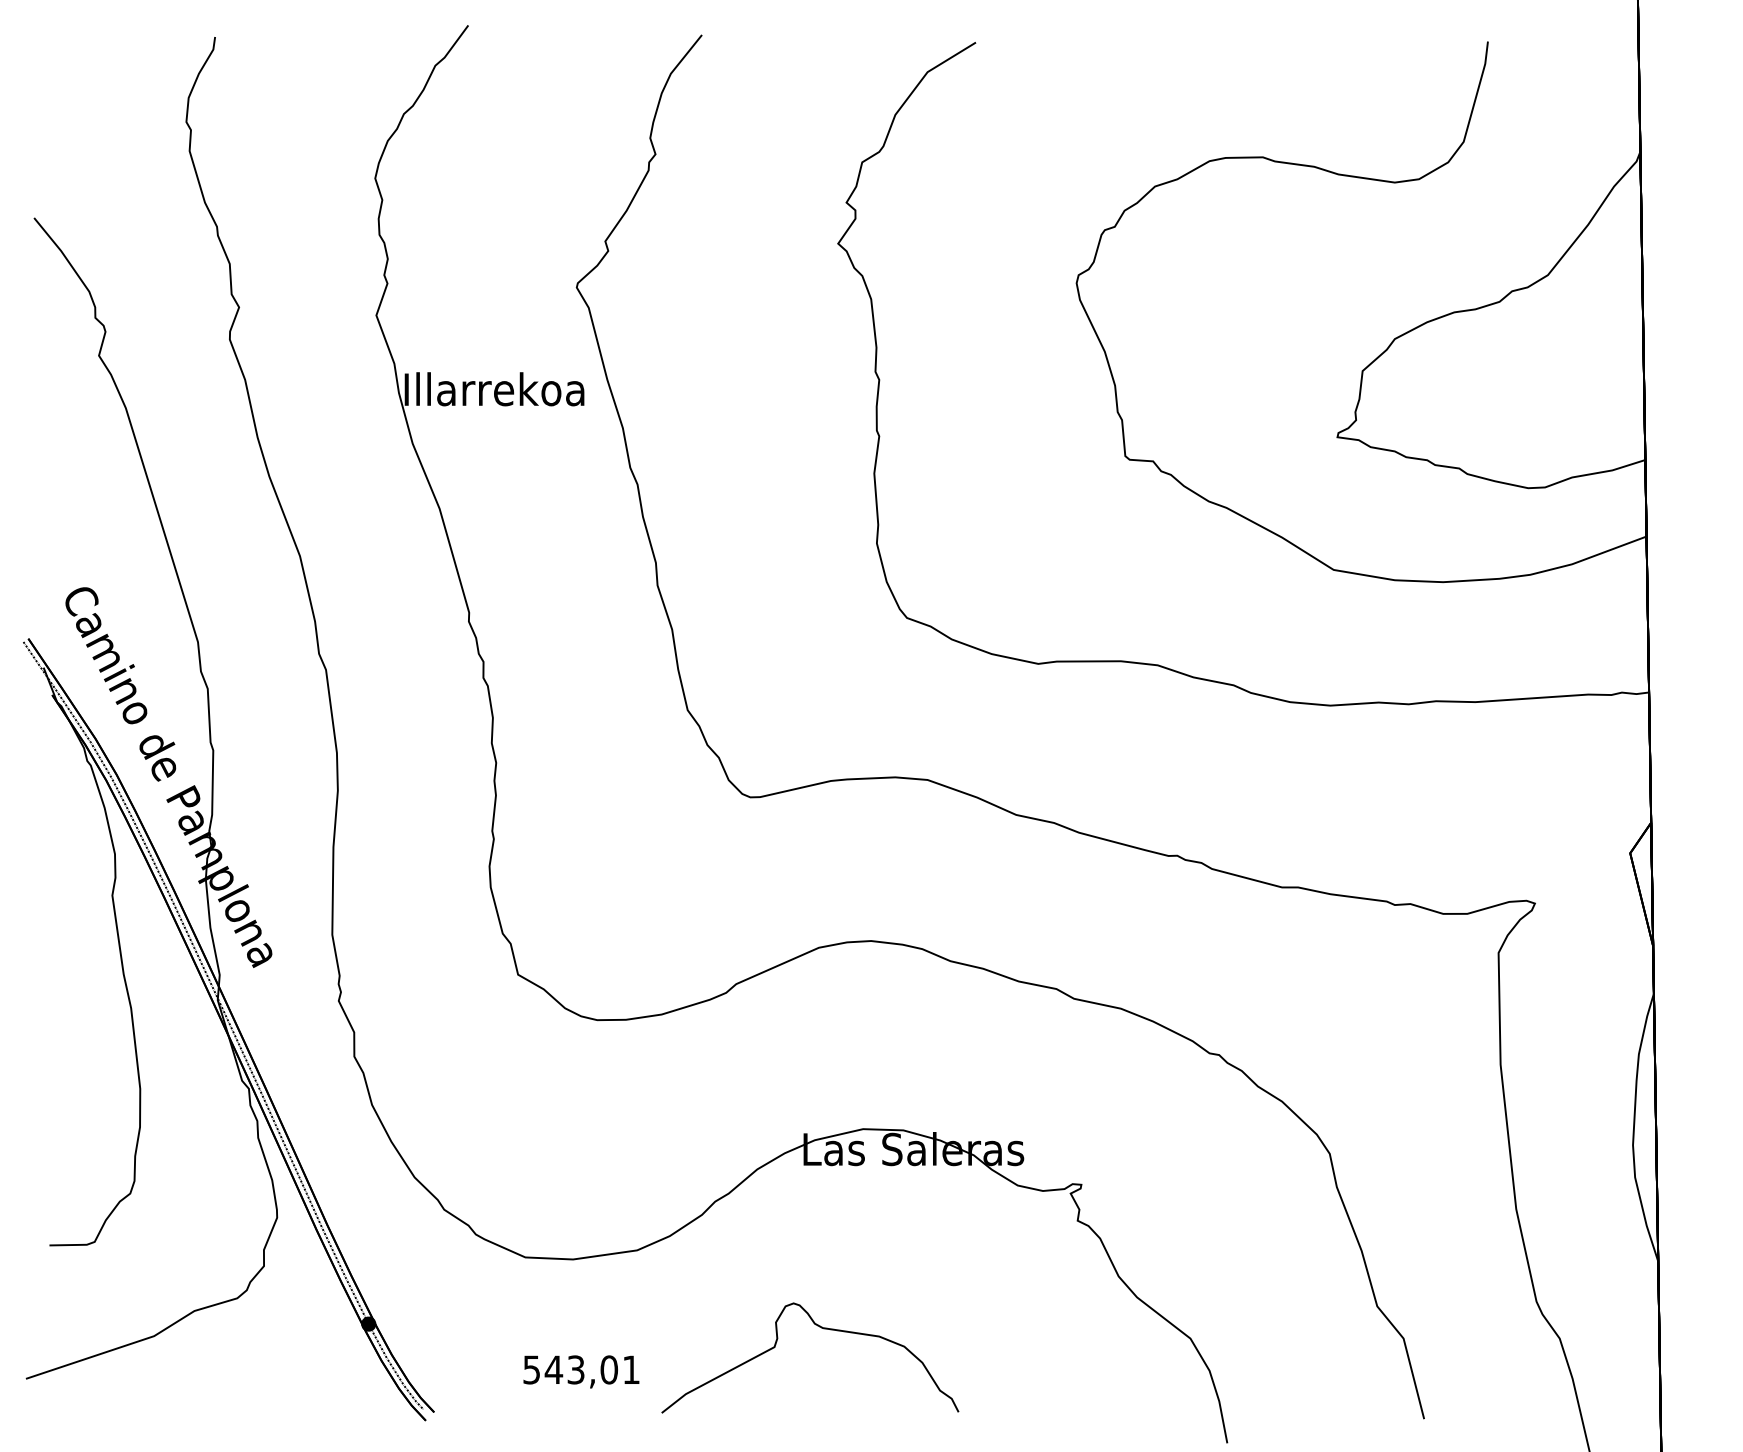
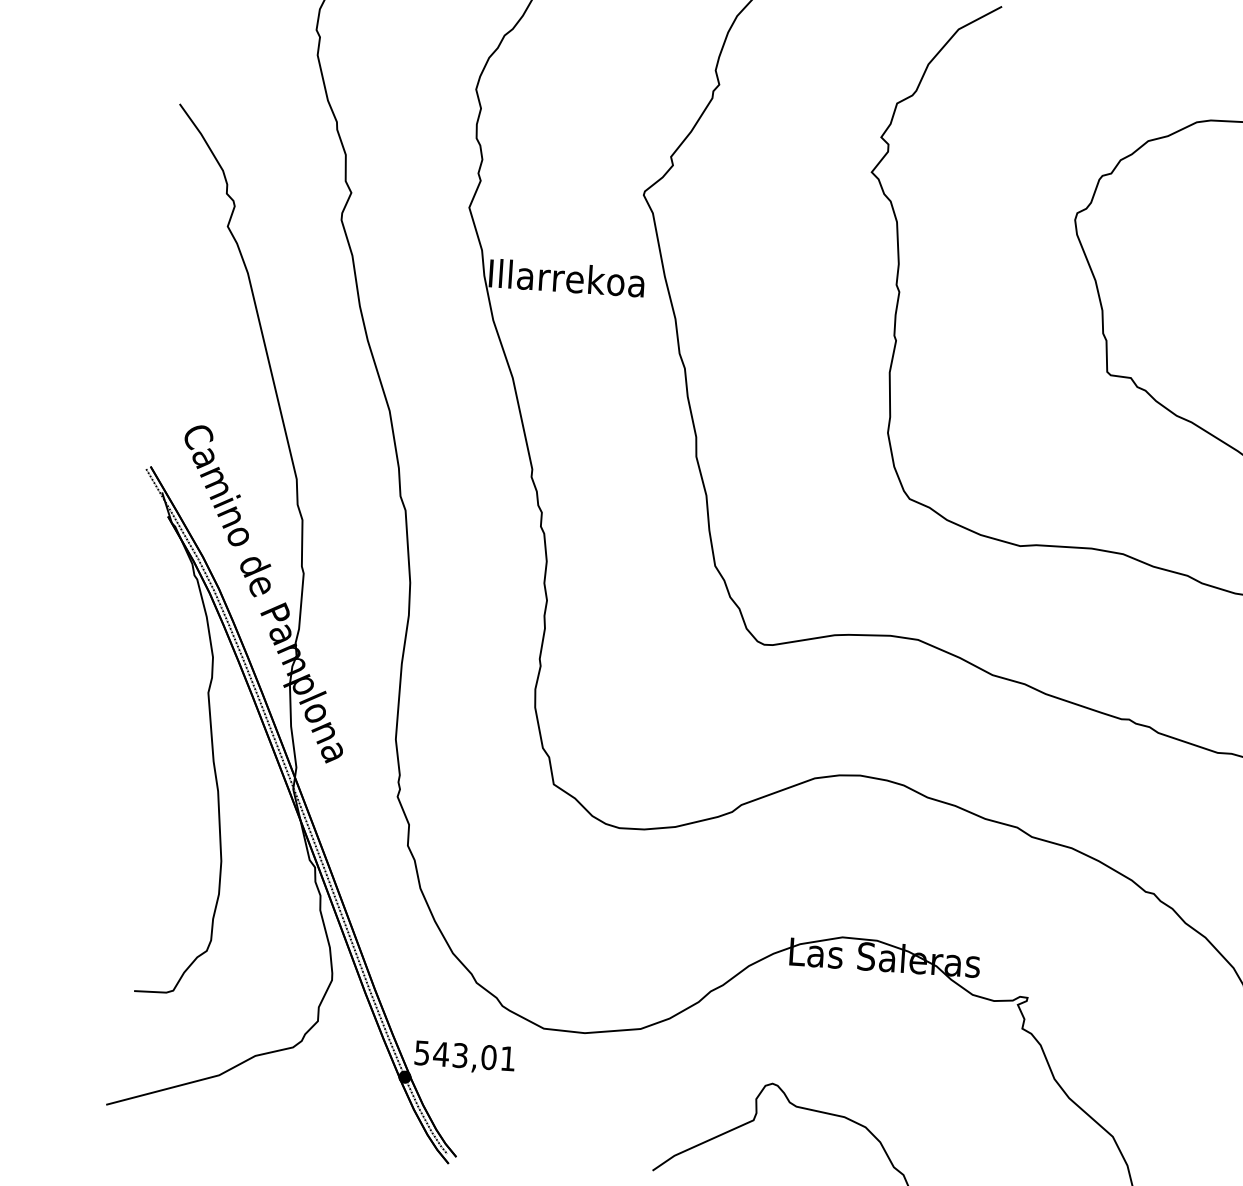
text: (581, 1371) -> (464, 1057), moved

